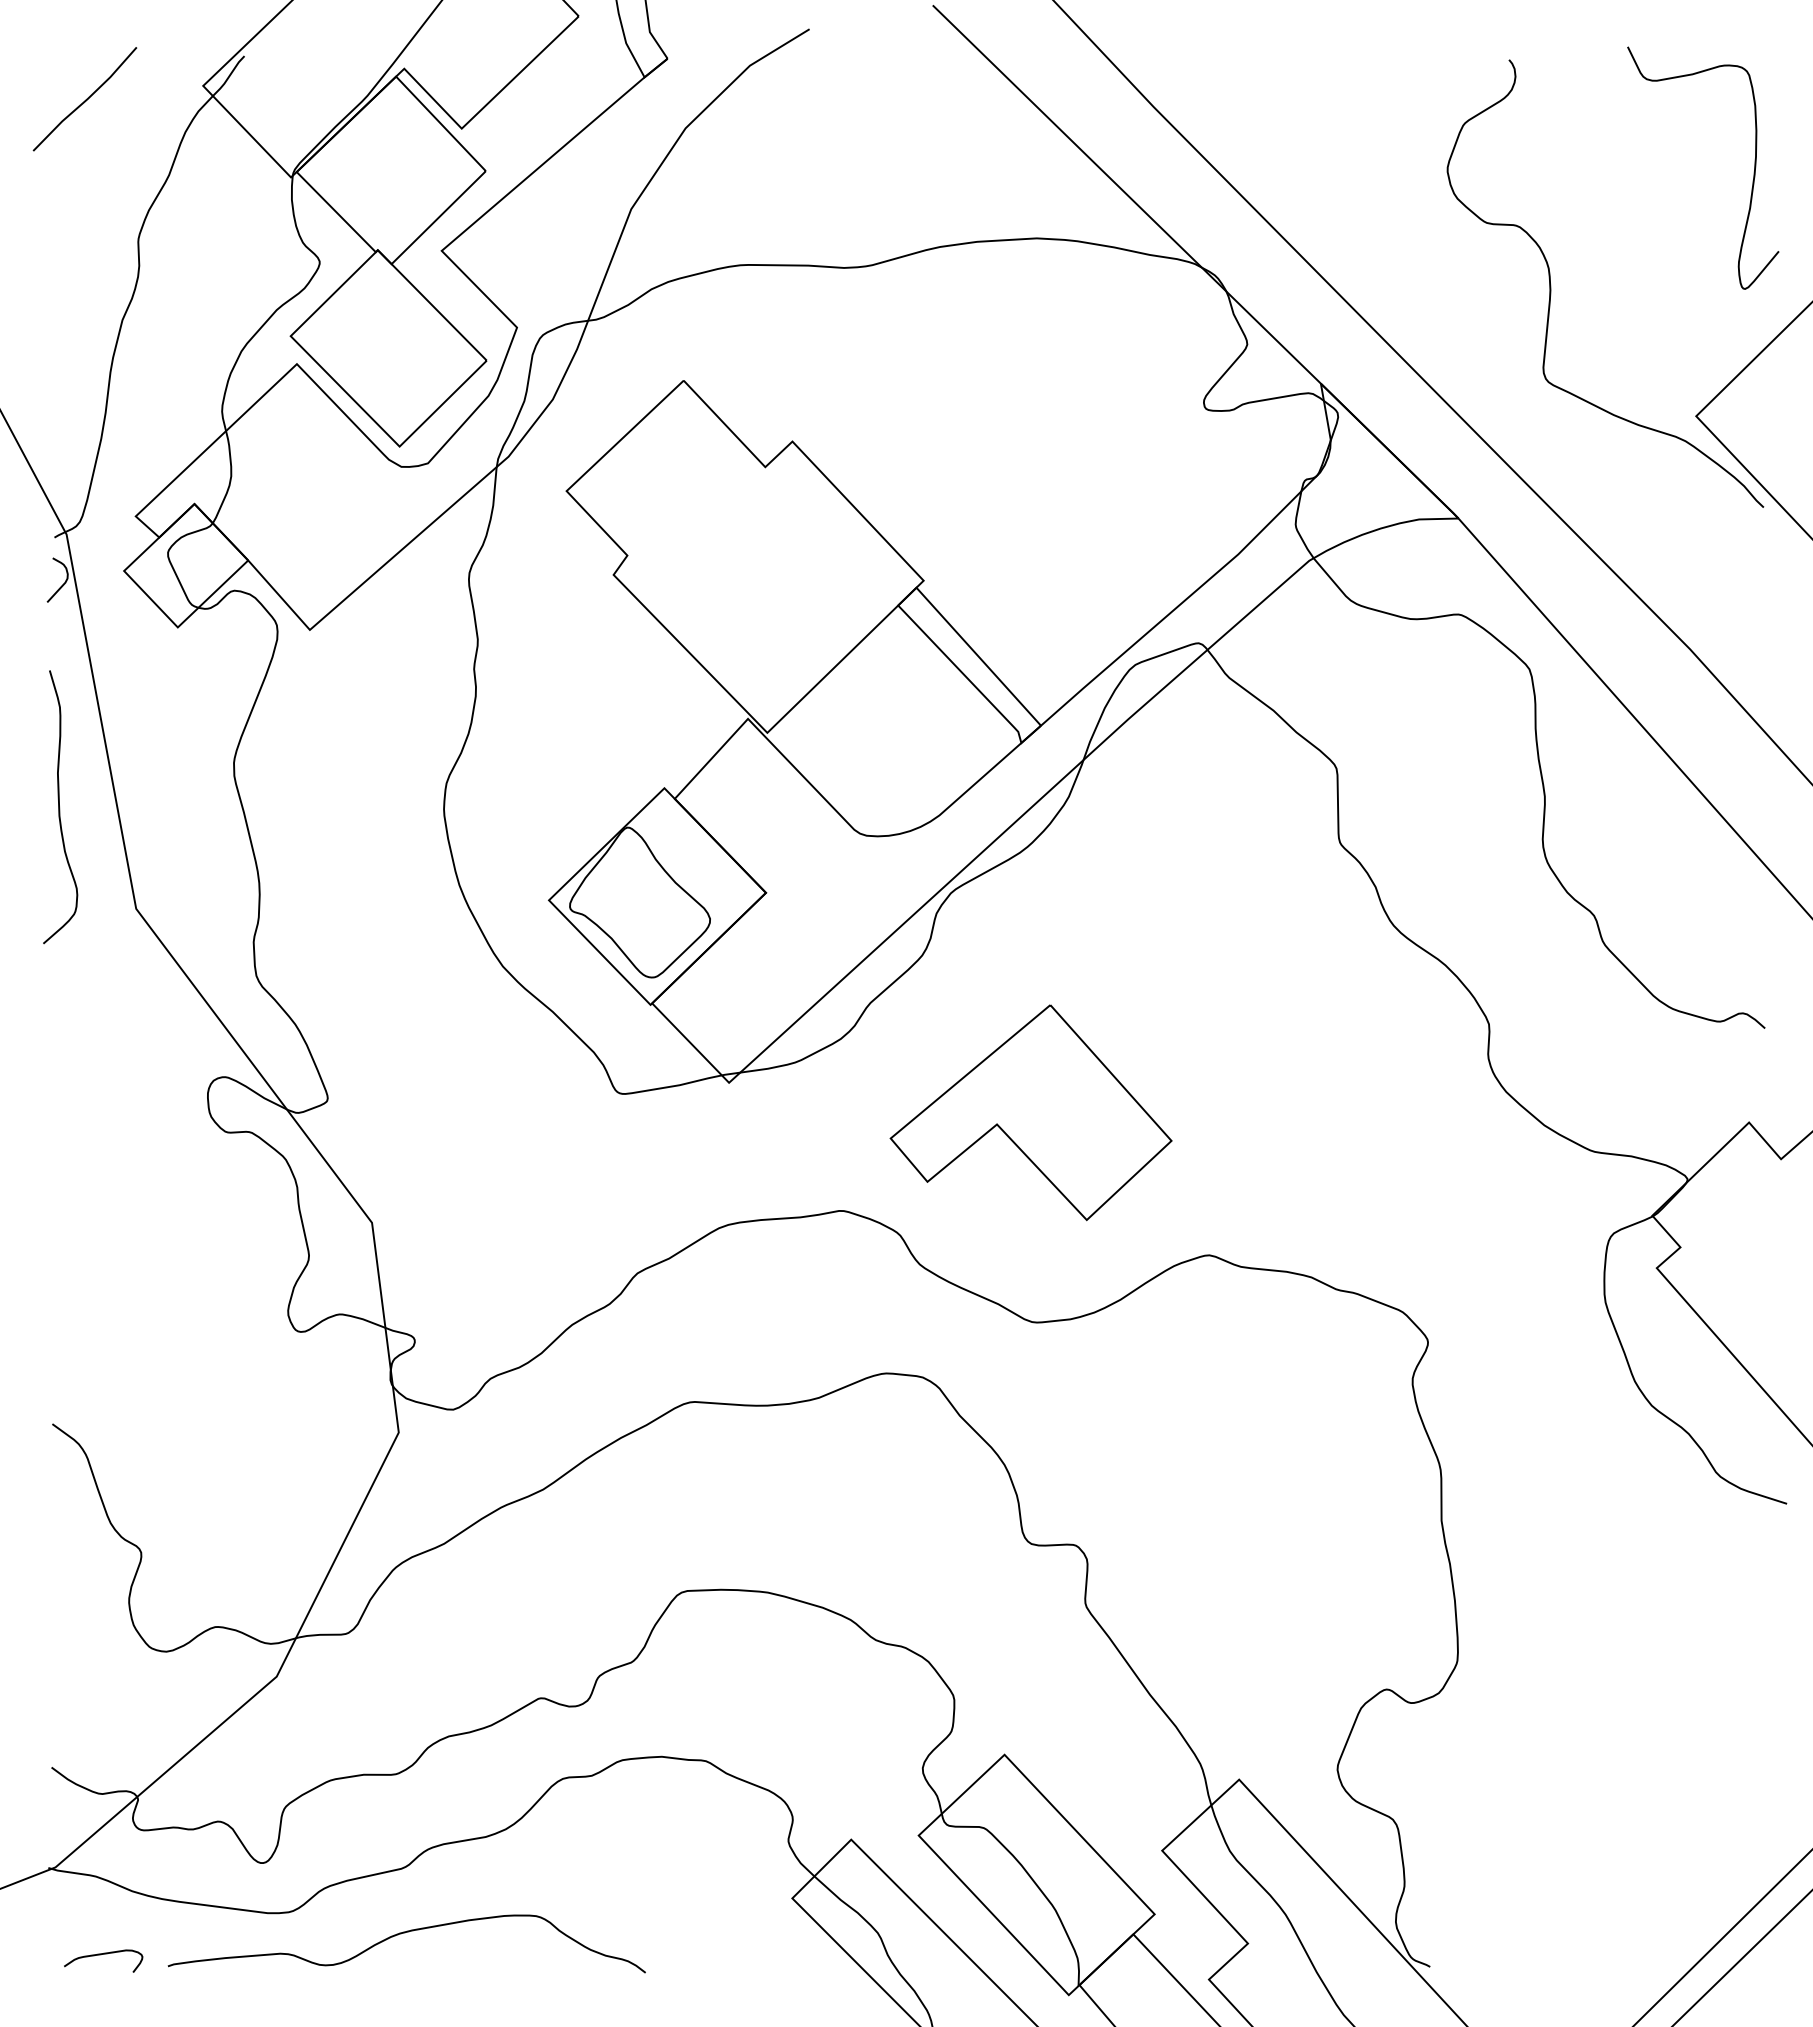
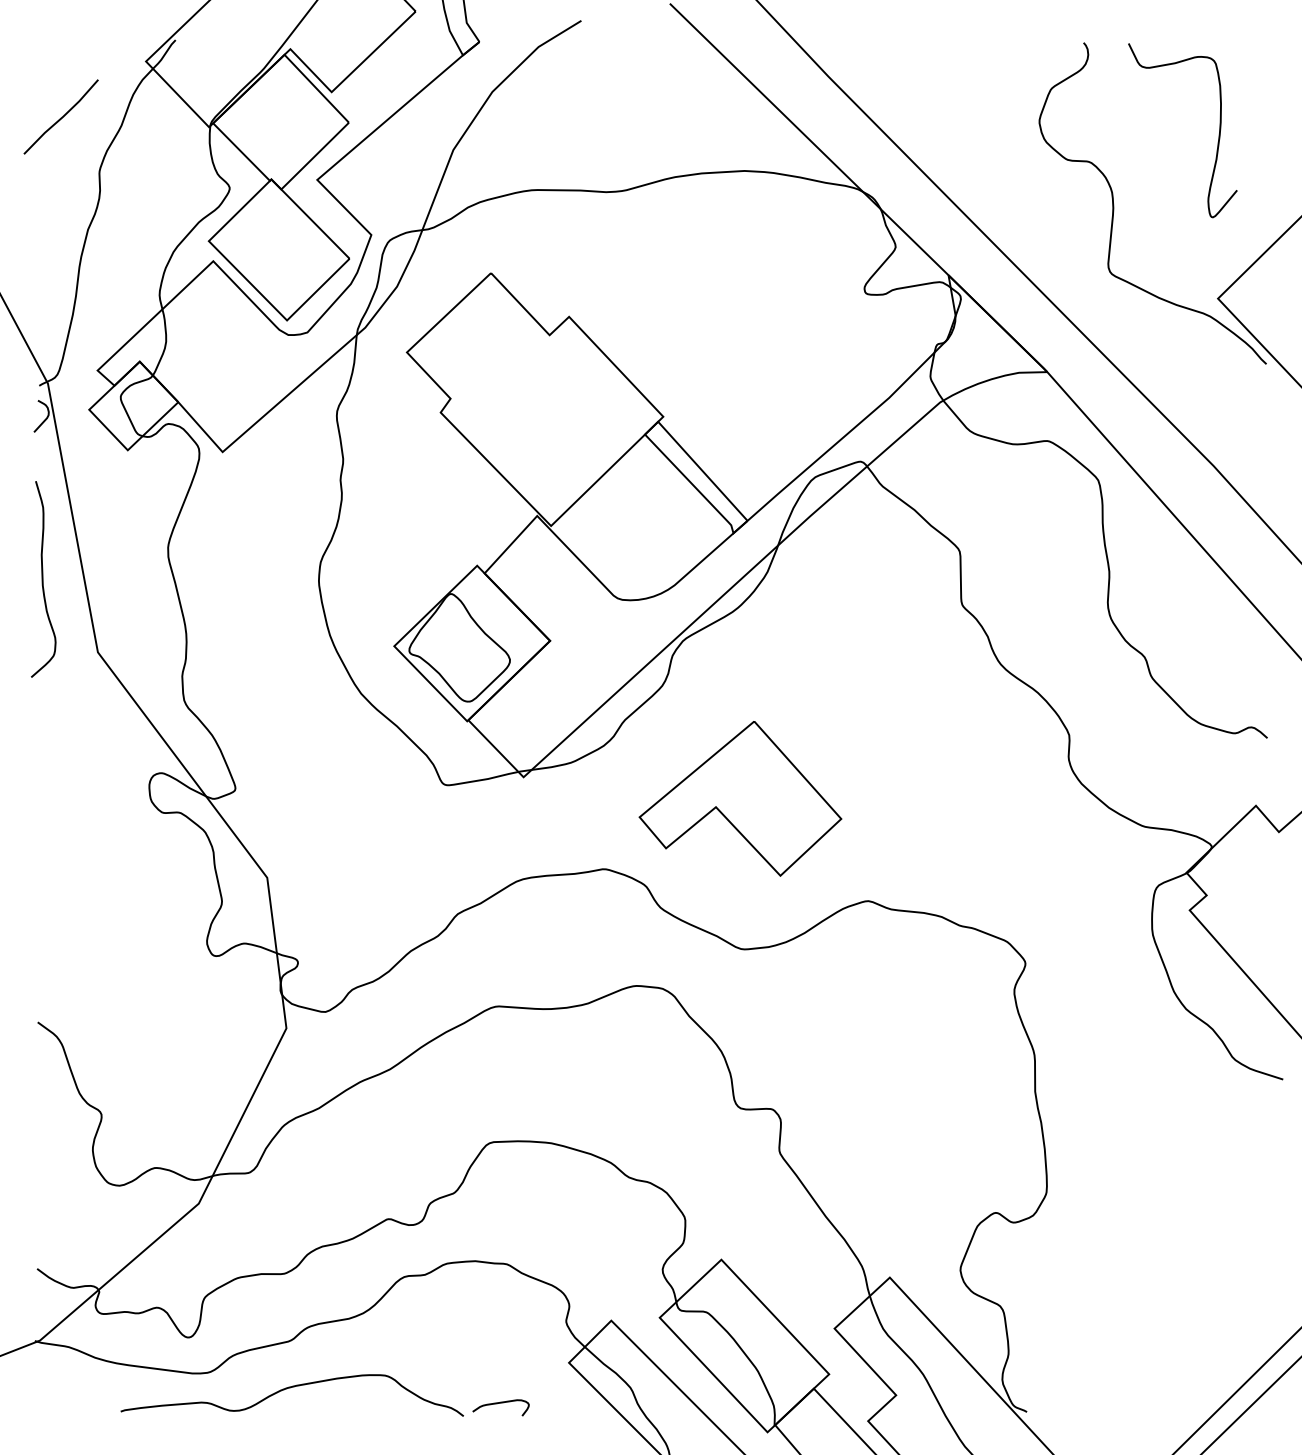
line: (85, 99) -> (61, 117), moved
curve: (1753, 172) -> (1218, 133), moved
curve: (101, 1955) -> (499, 1403), moved

